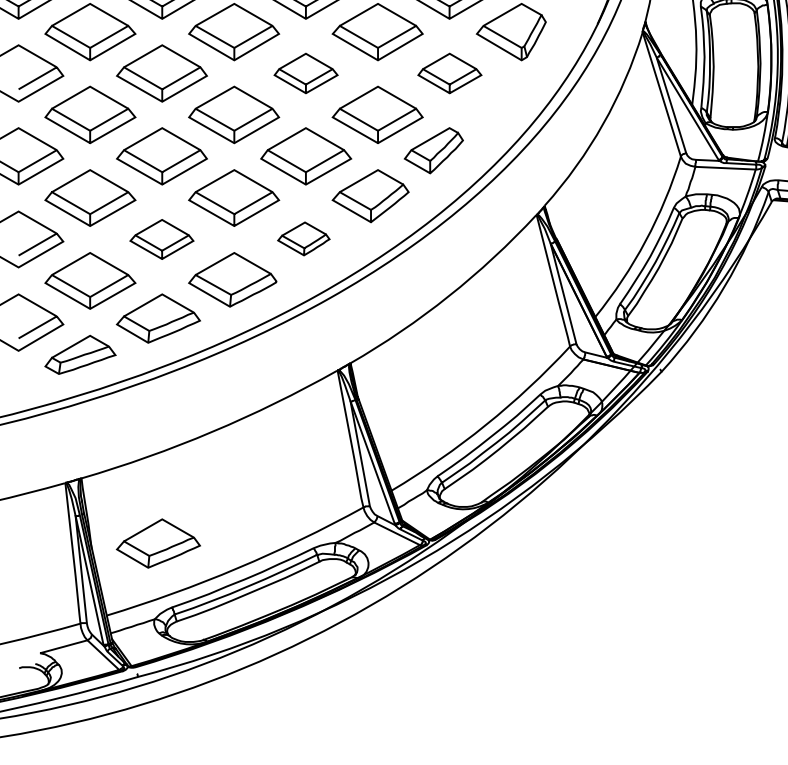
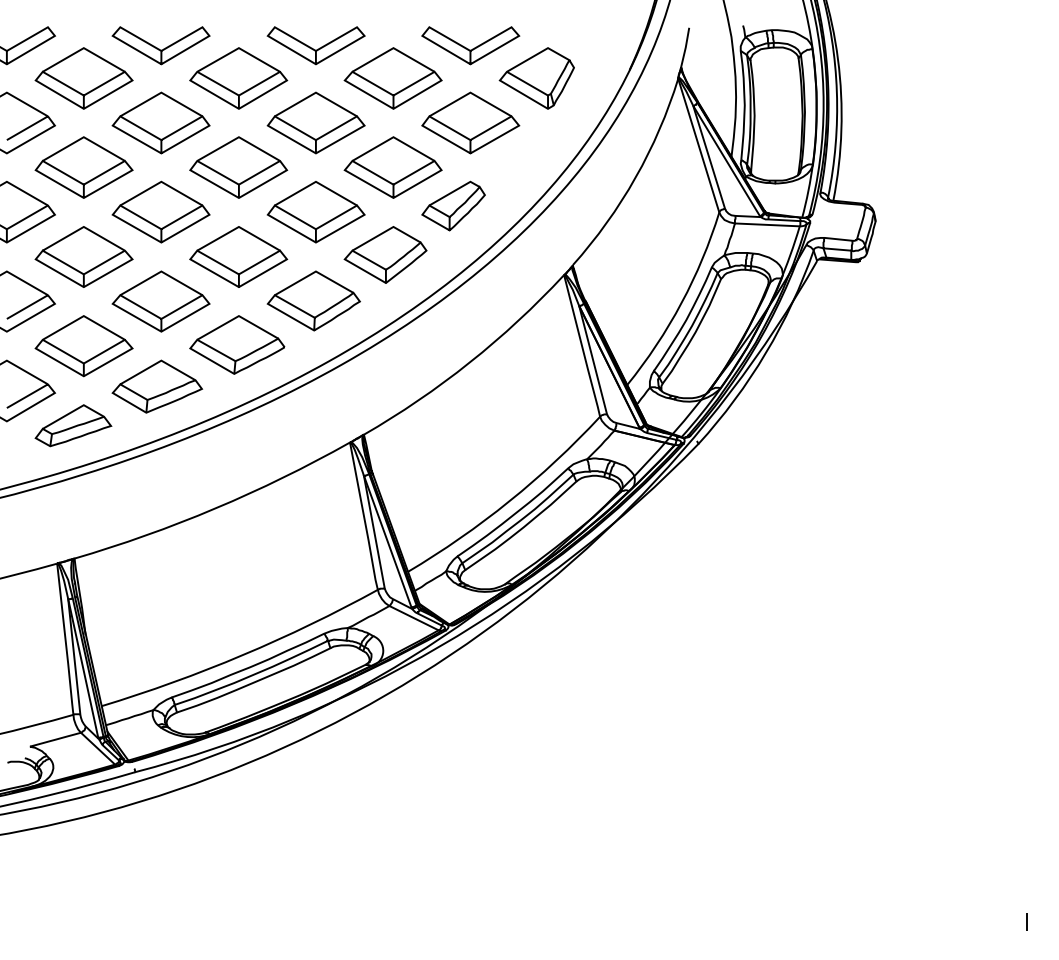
part: (305, 73) -> (315, 122), size x1.43
part: (449, 73) -> (470, 122), size x1.43
part: (303, 238) -> (313, 300), size x1.67
part: (161, 239) -> (160, 301), size x1.43
part: (158, 543) -> (157, 628), removed

